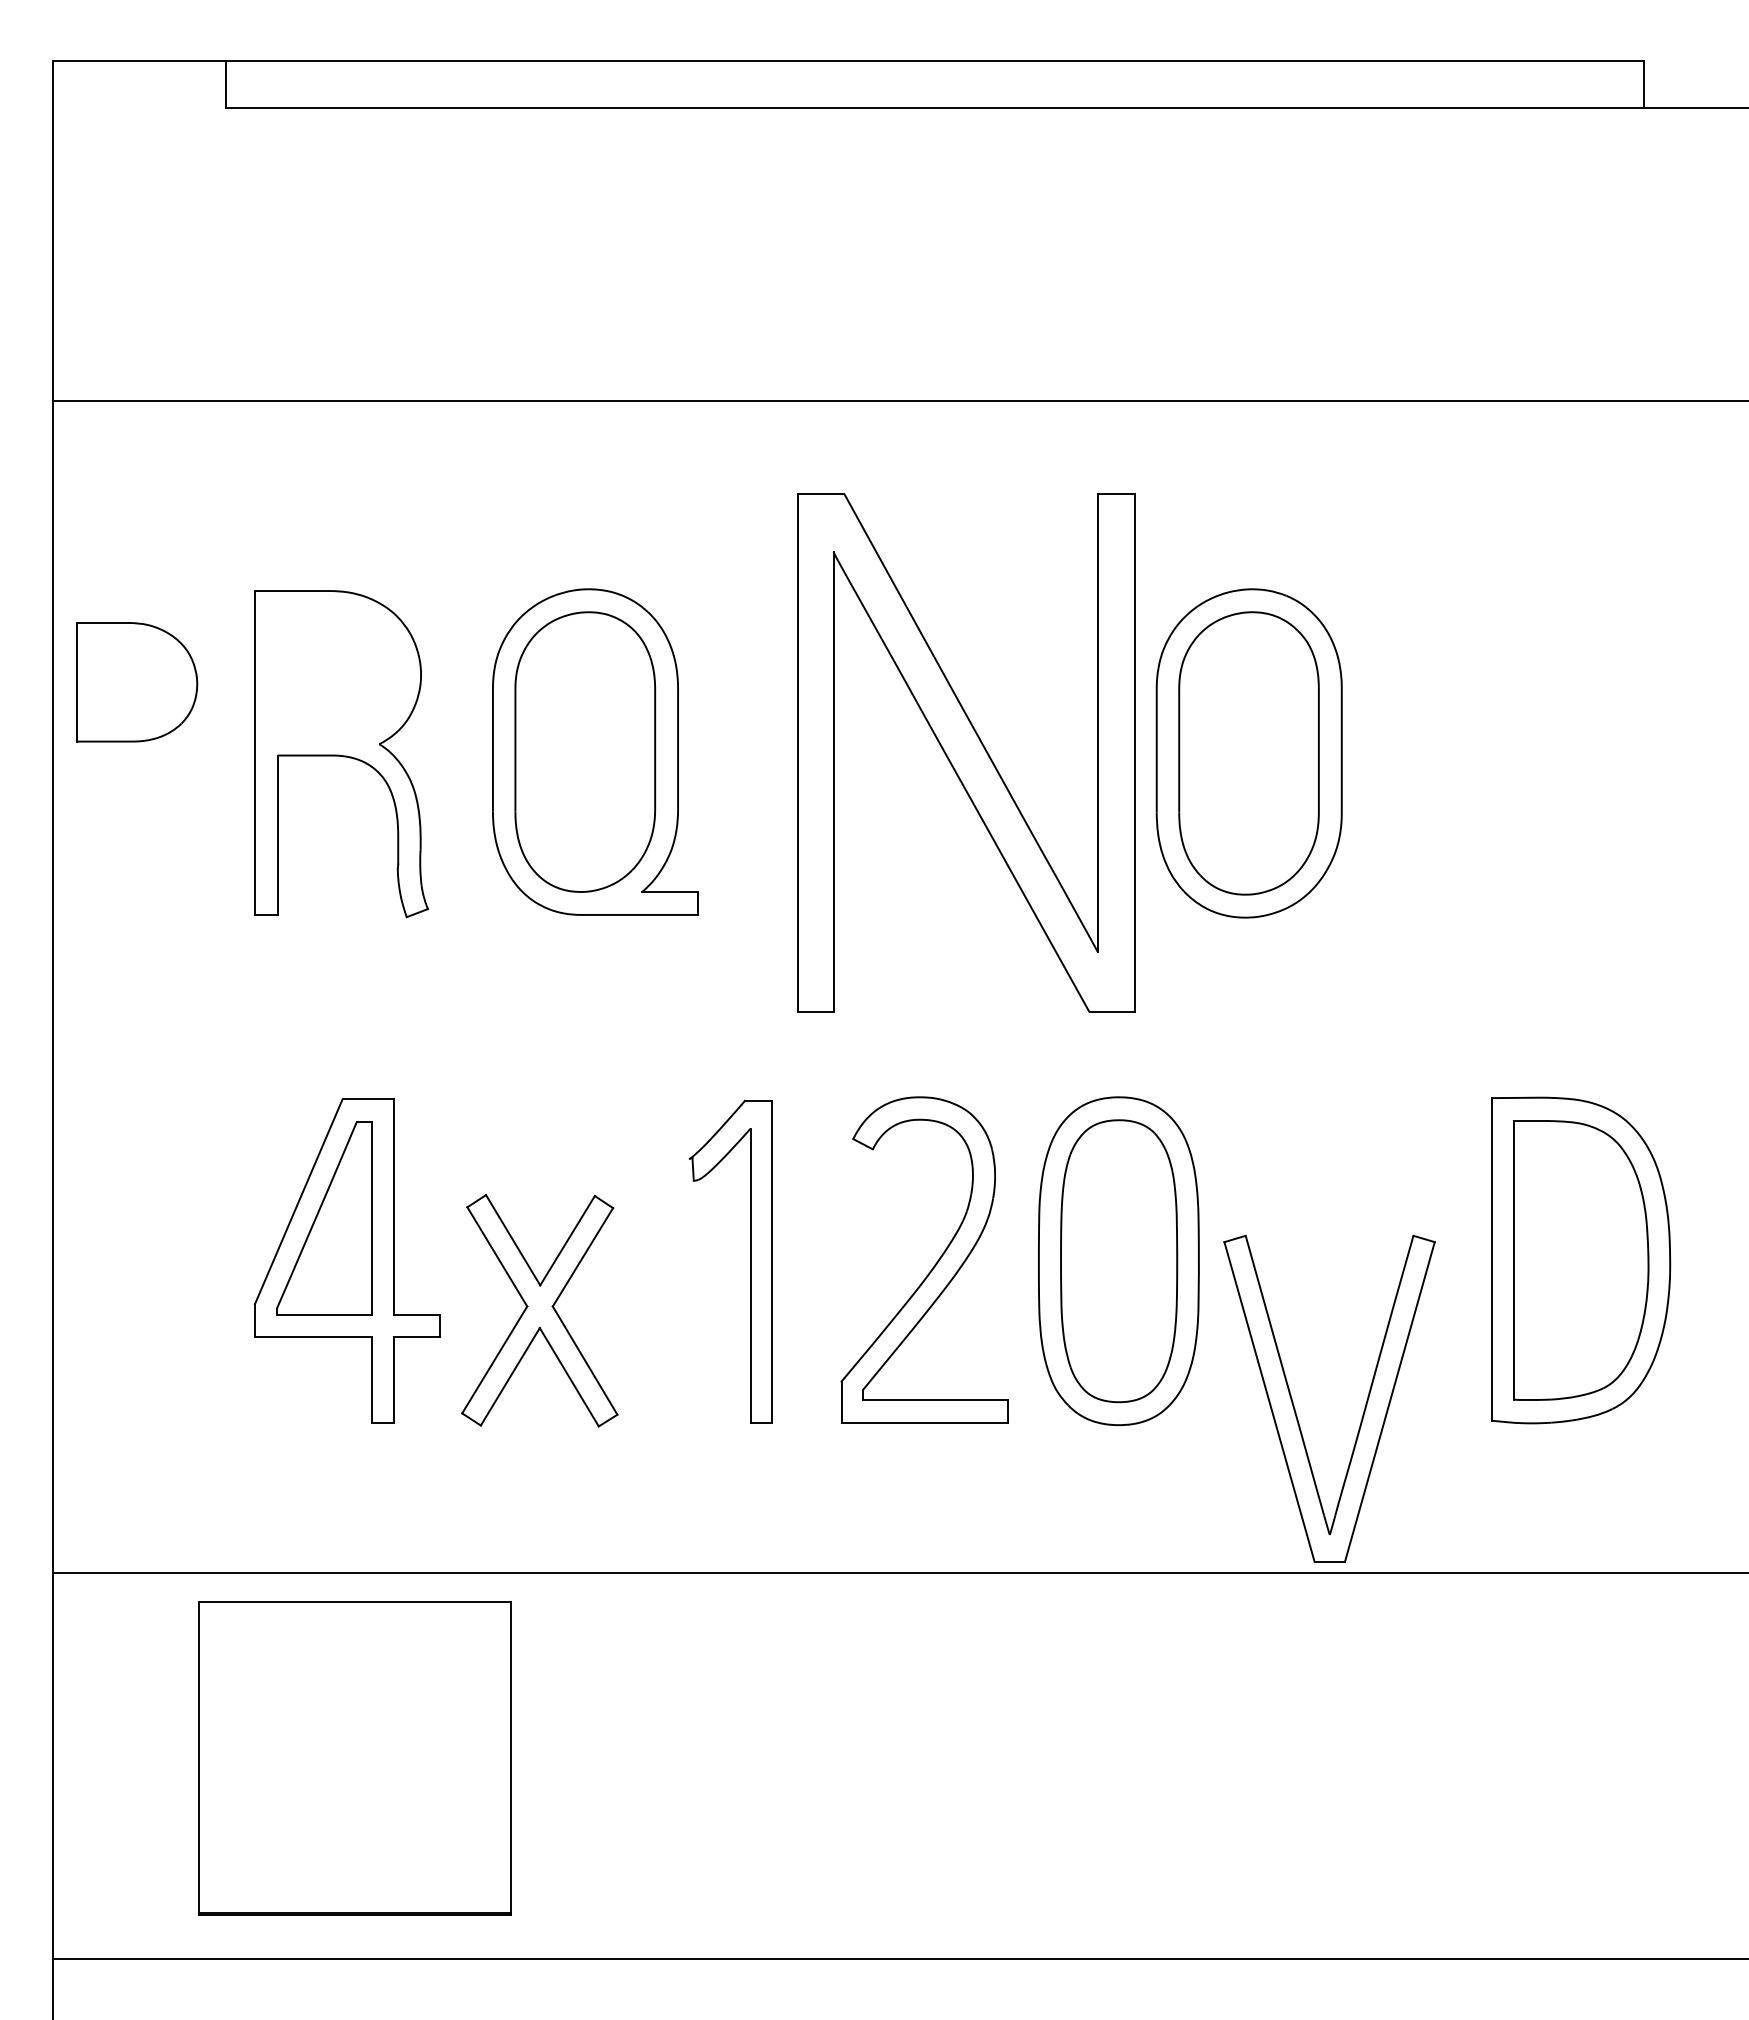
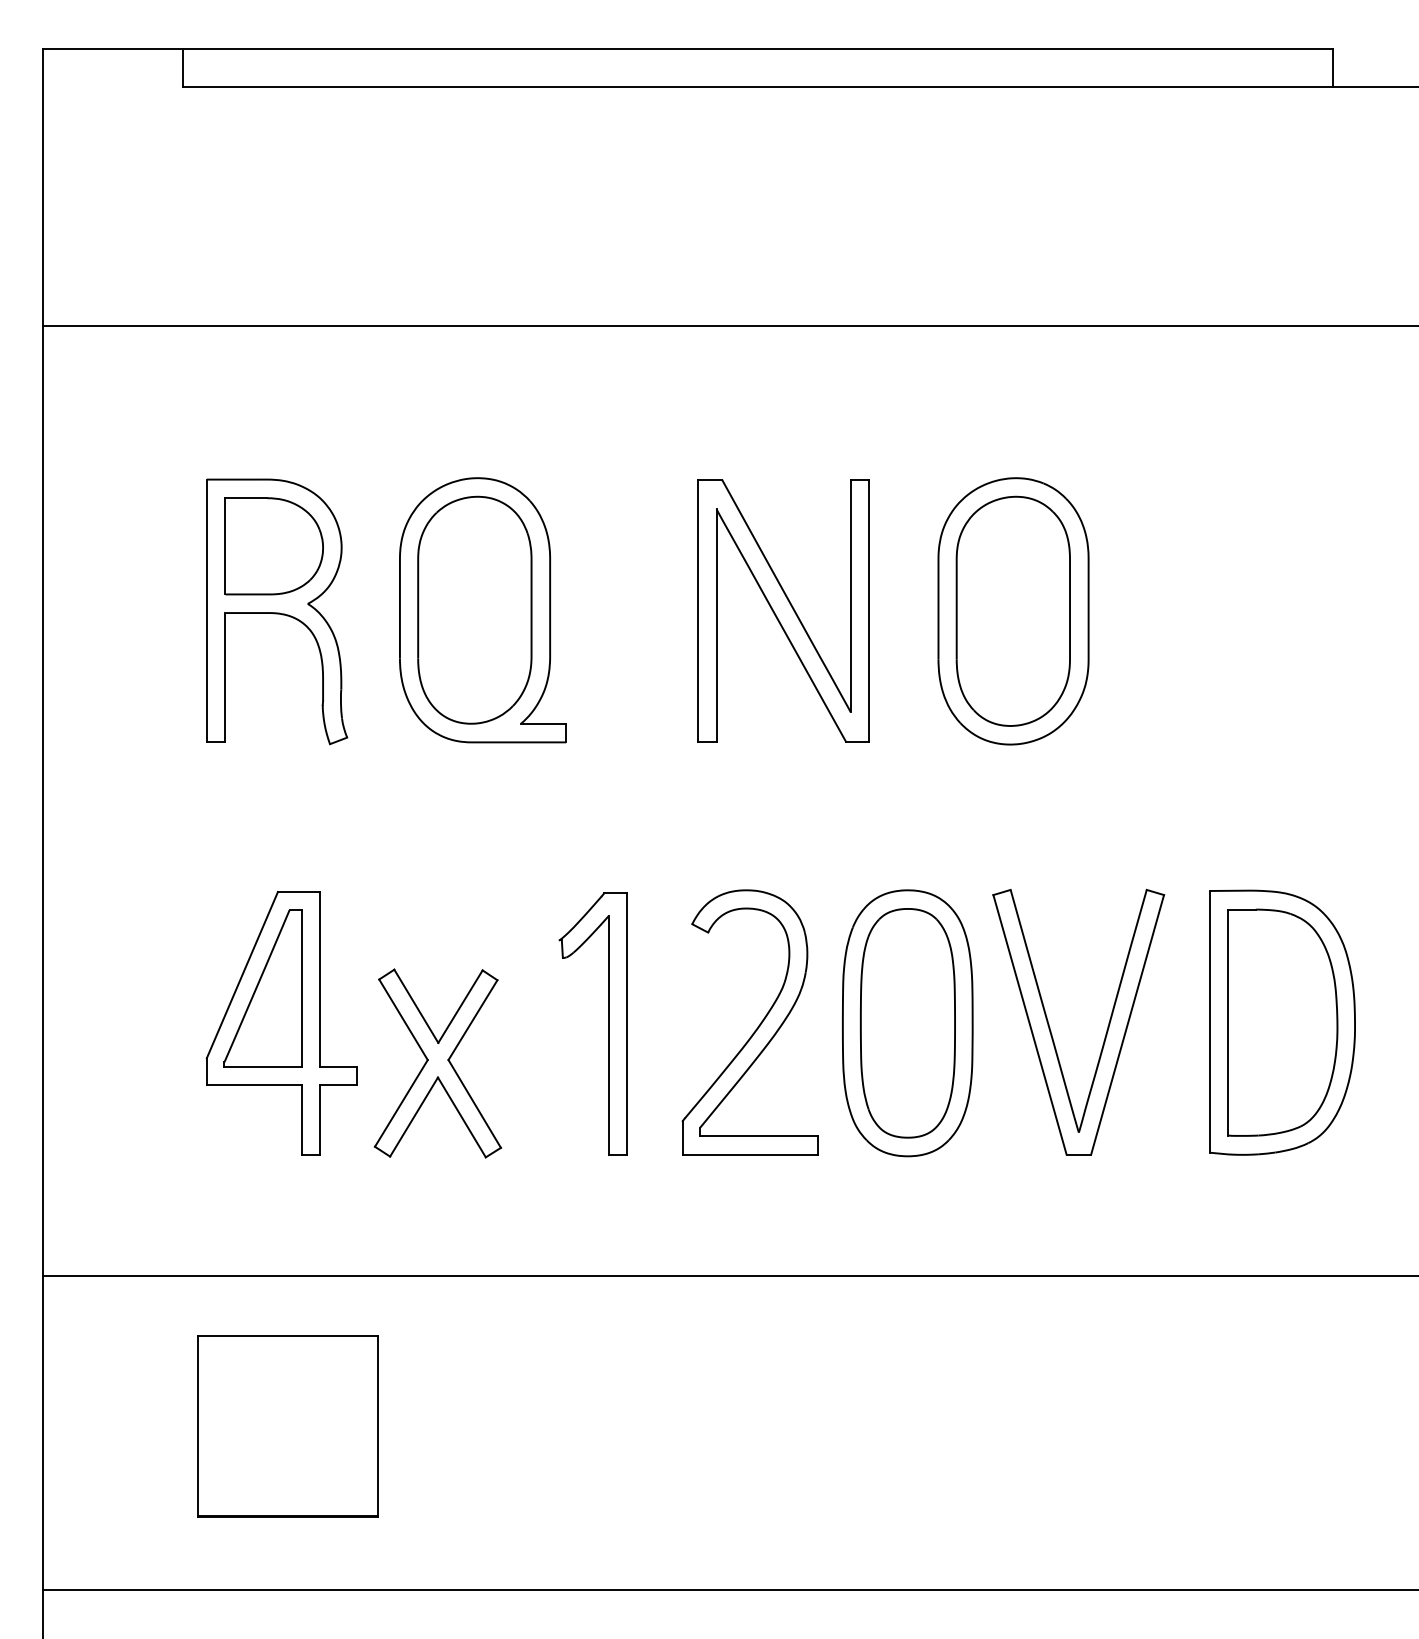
part: (137, 682) -> (274, 546), moved
part: (965, 752) -> (783, 610), size x0.62
part: (1295, 1408) -> (1051, 1030), moved
part: (354, 1758) -> (287, 1426), size x0.71

